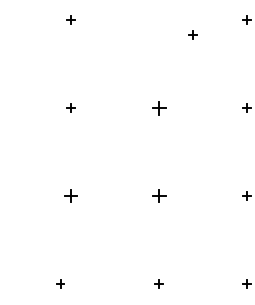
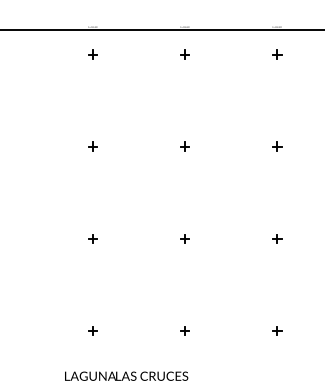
part: (192, 35) -> (184, 54), moved
part: (158, 108) -> (184, 146), size x0.62
part: (70, 195) -> (92, 238), size x0.62
part: (158, 195) -> (184, 238), size x0.62
part: (59, 283) -> (92, 330), moved

